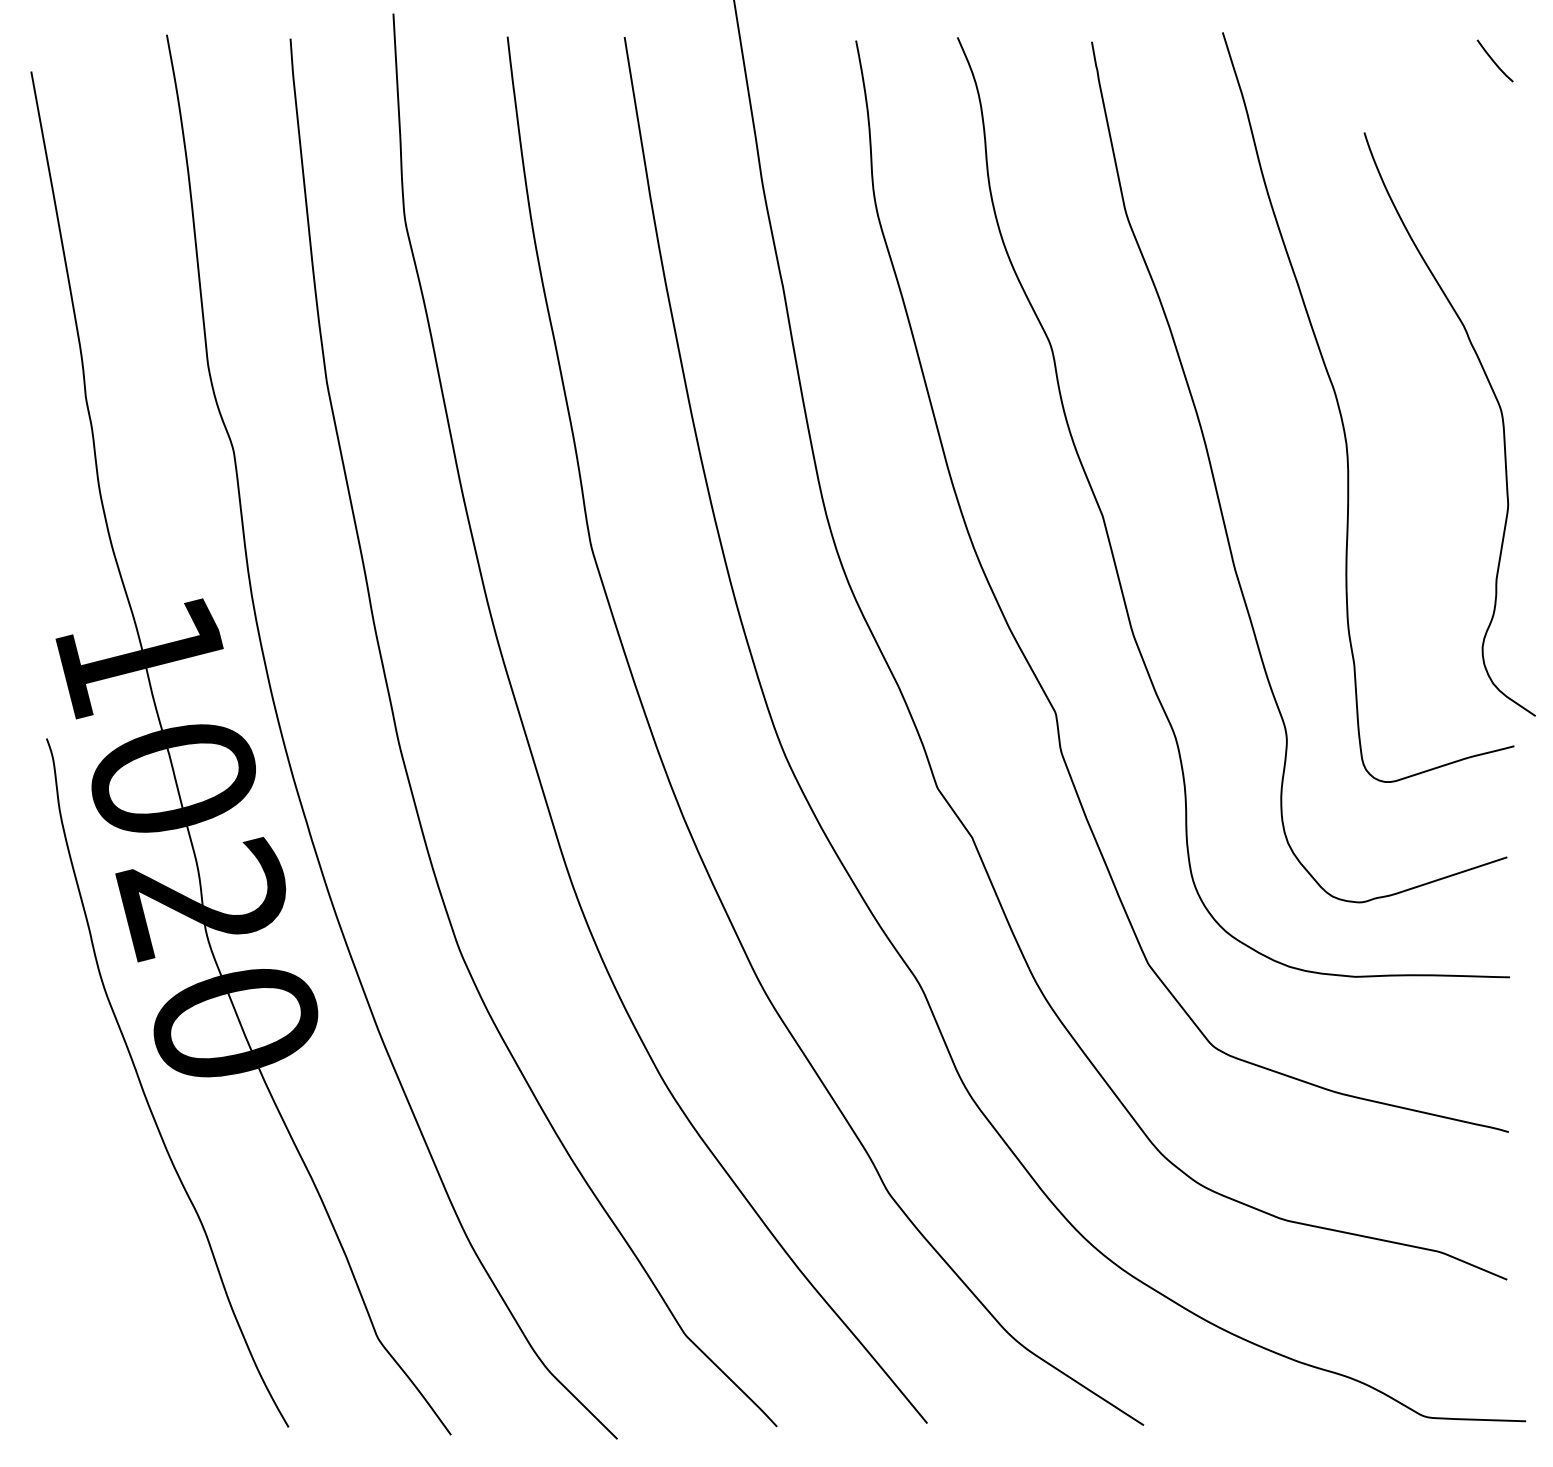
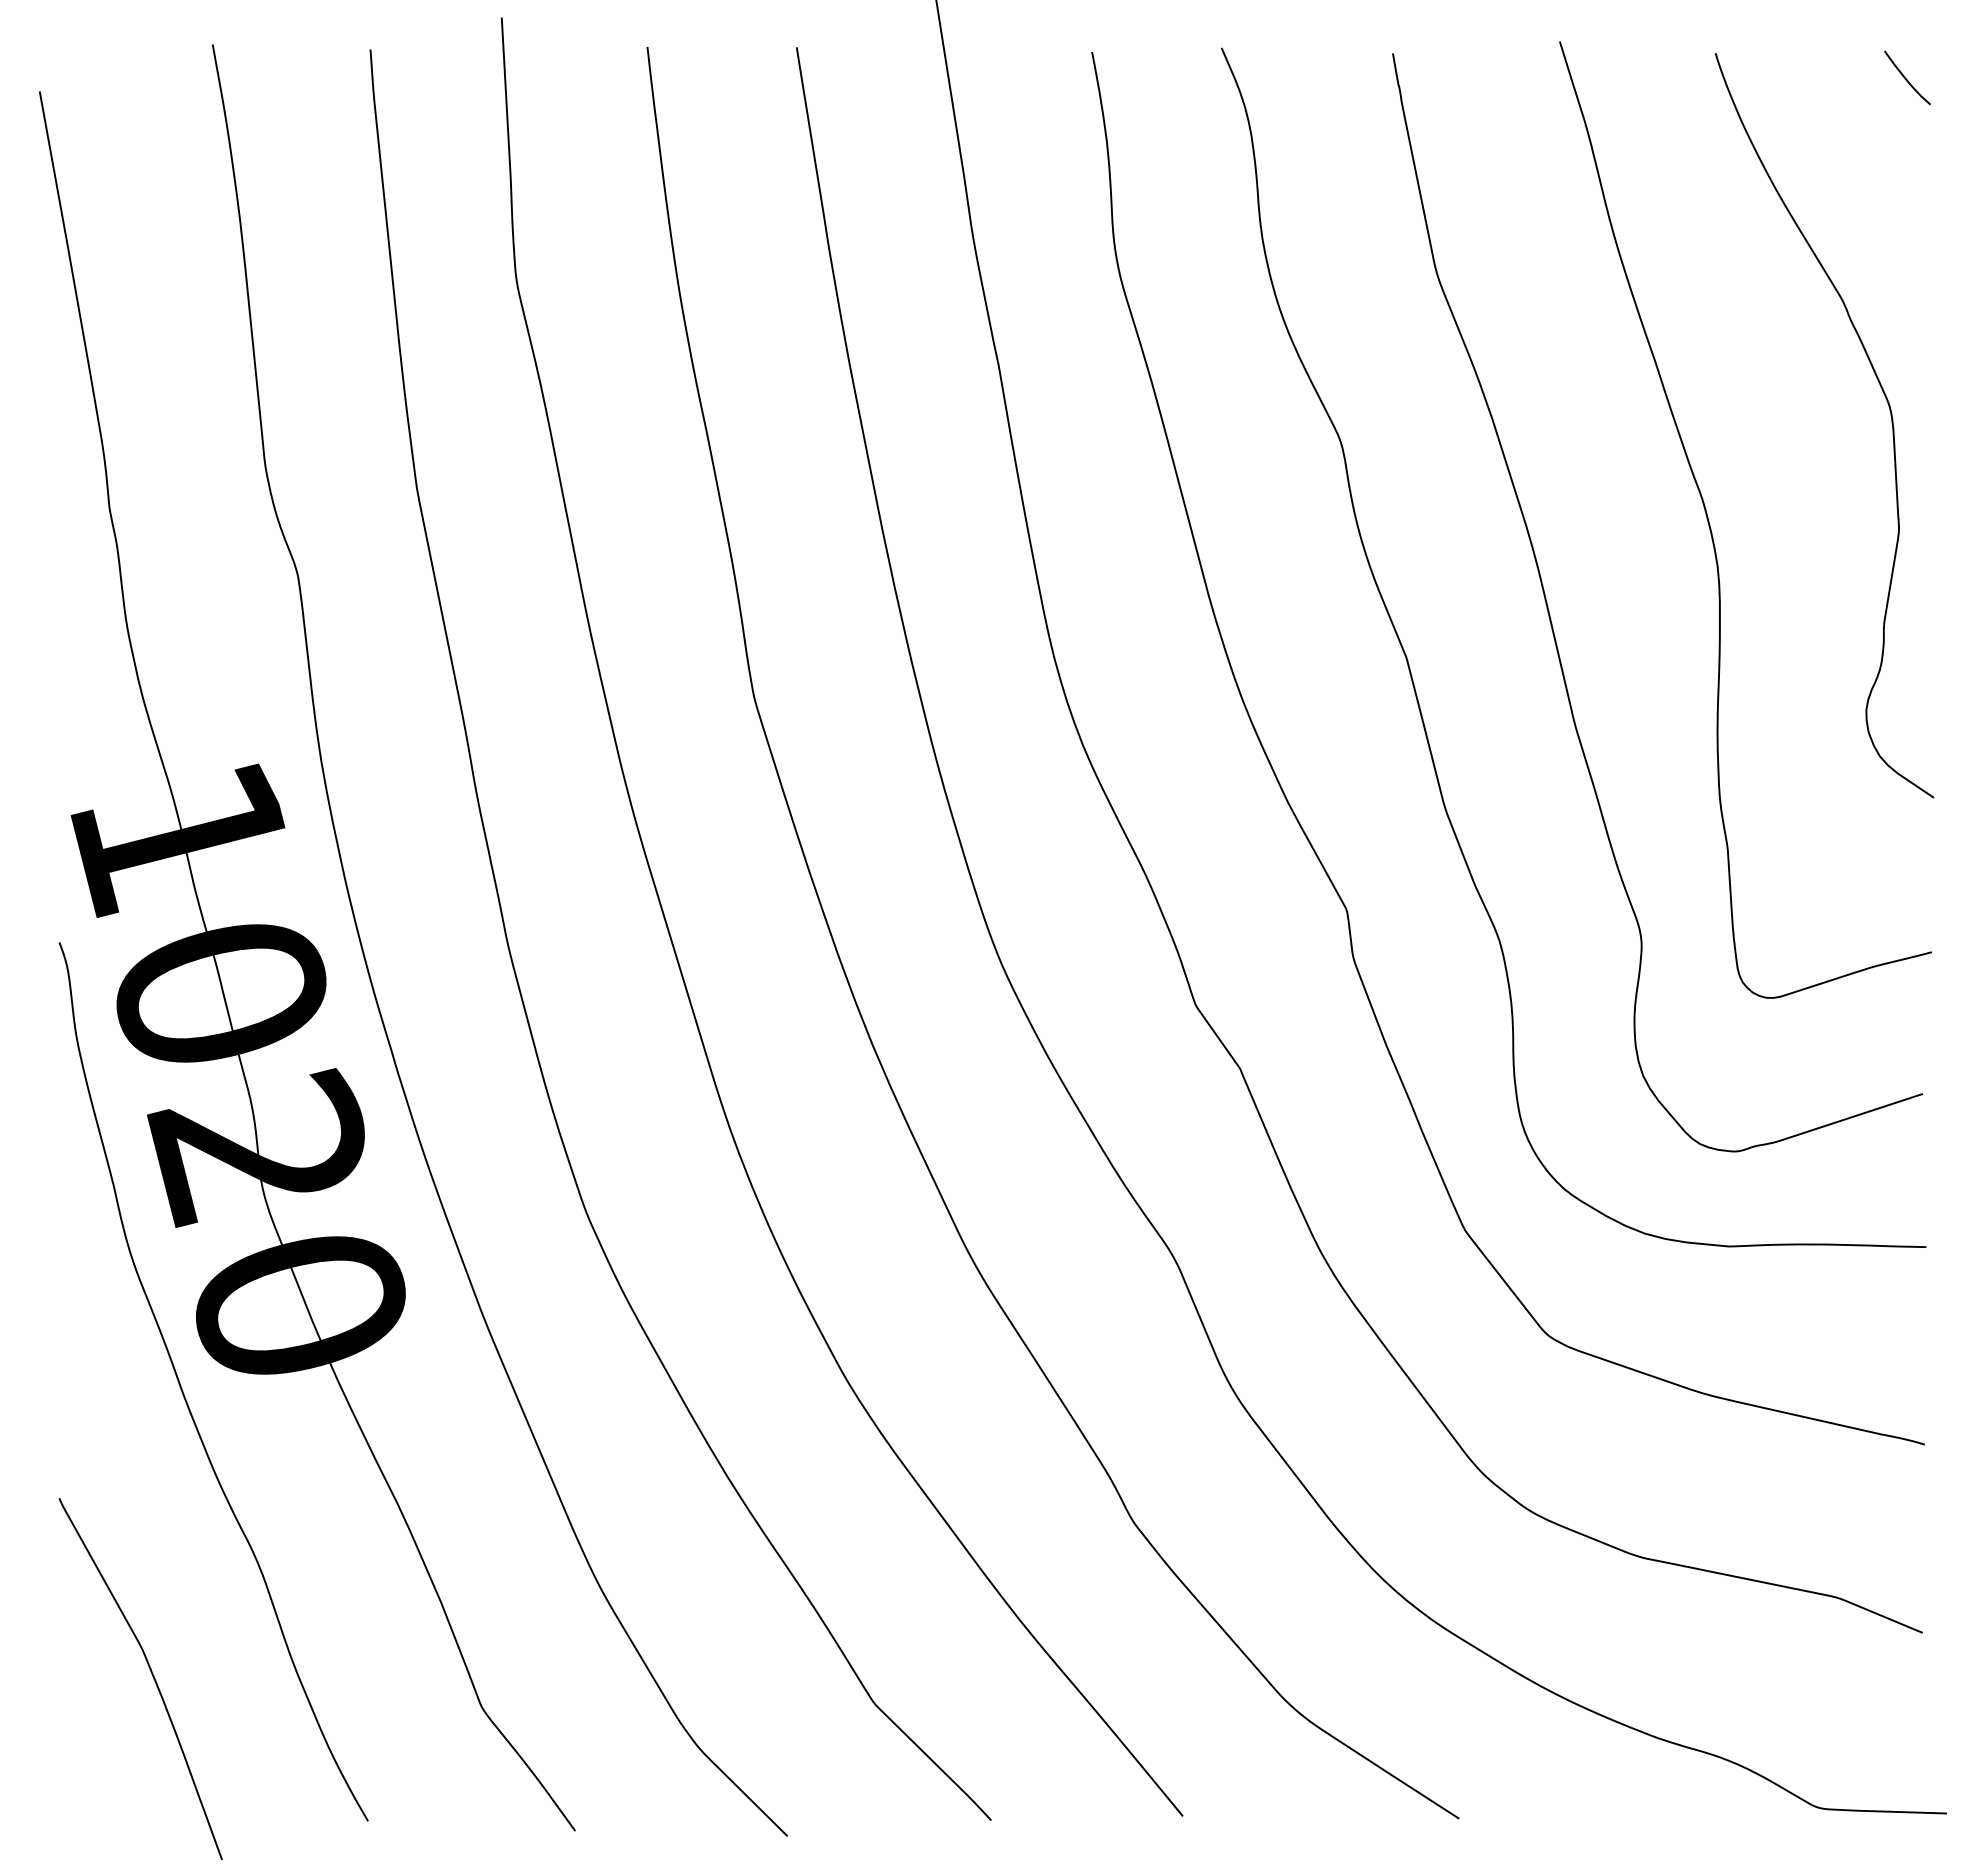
curve: (1498, 405) -> (1886, 401), moved
curve: (118, 1312) -> (151, 1674), added

